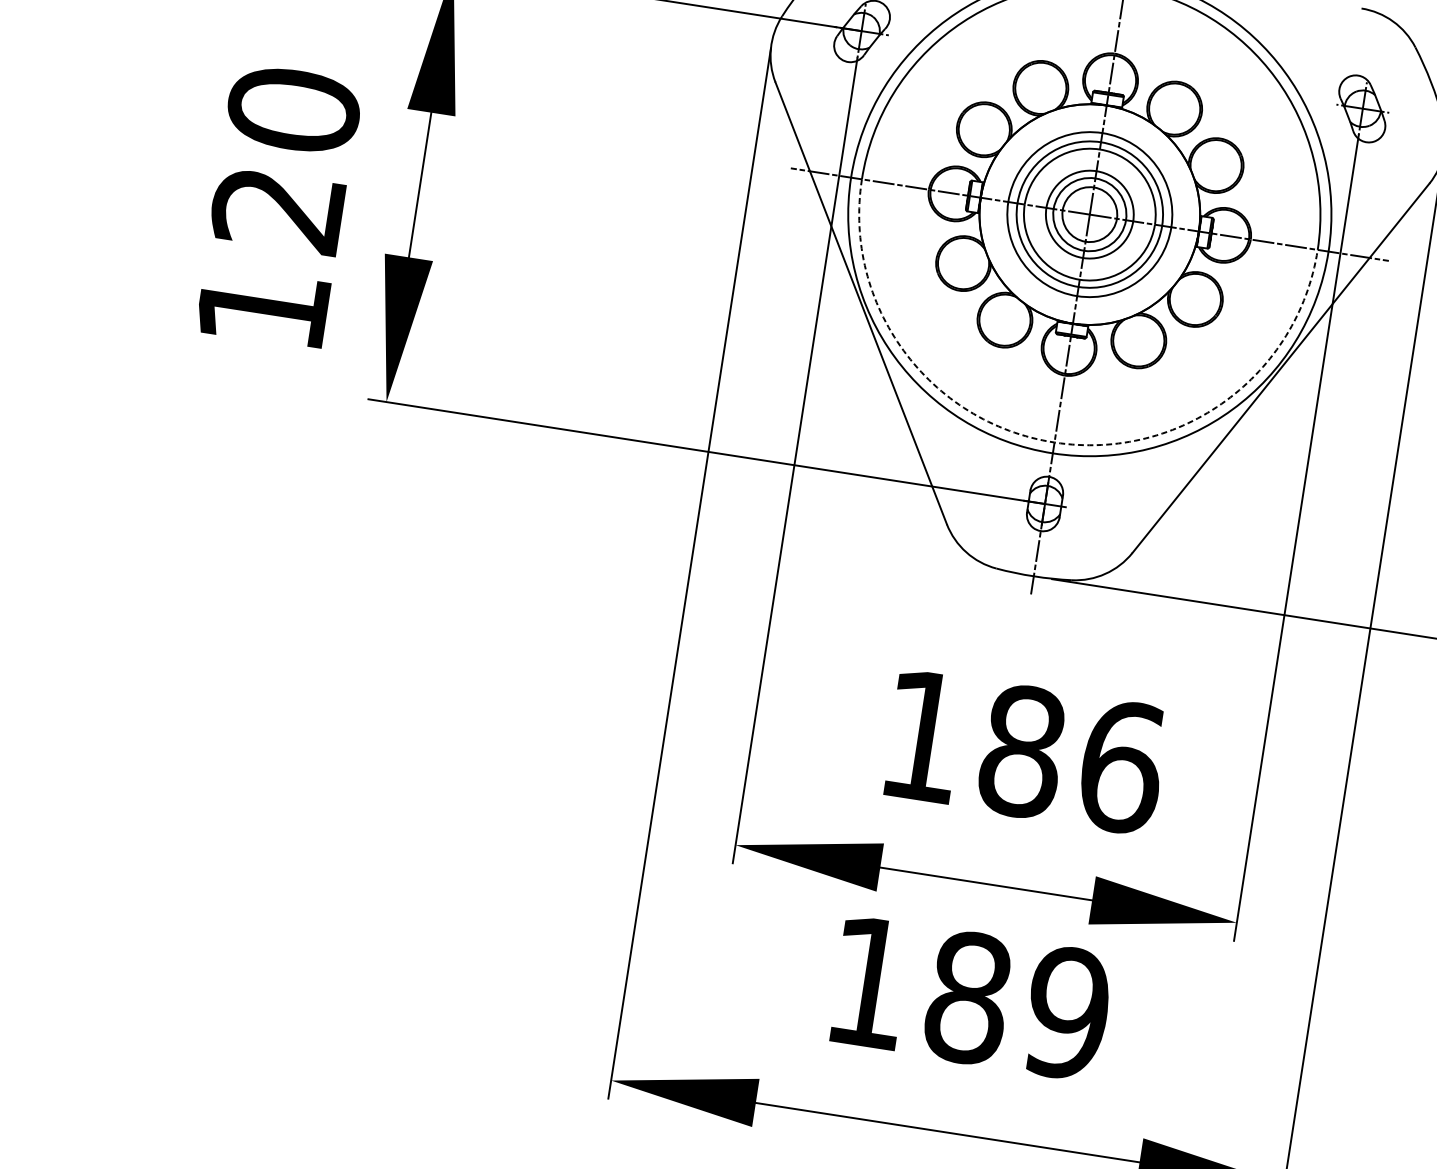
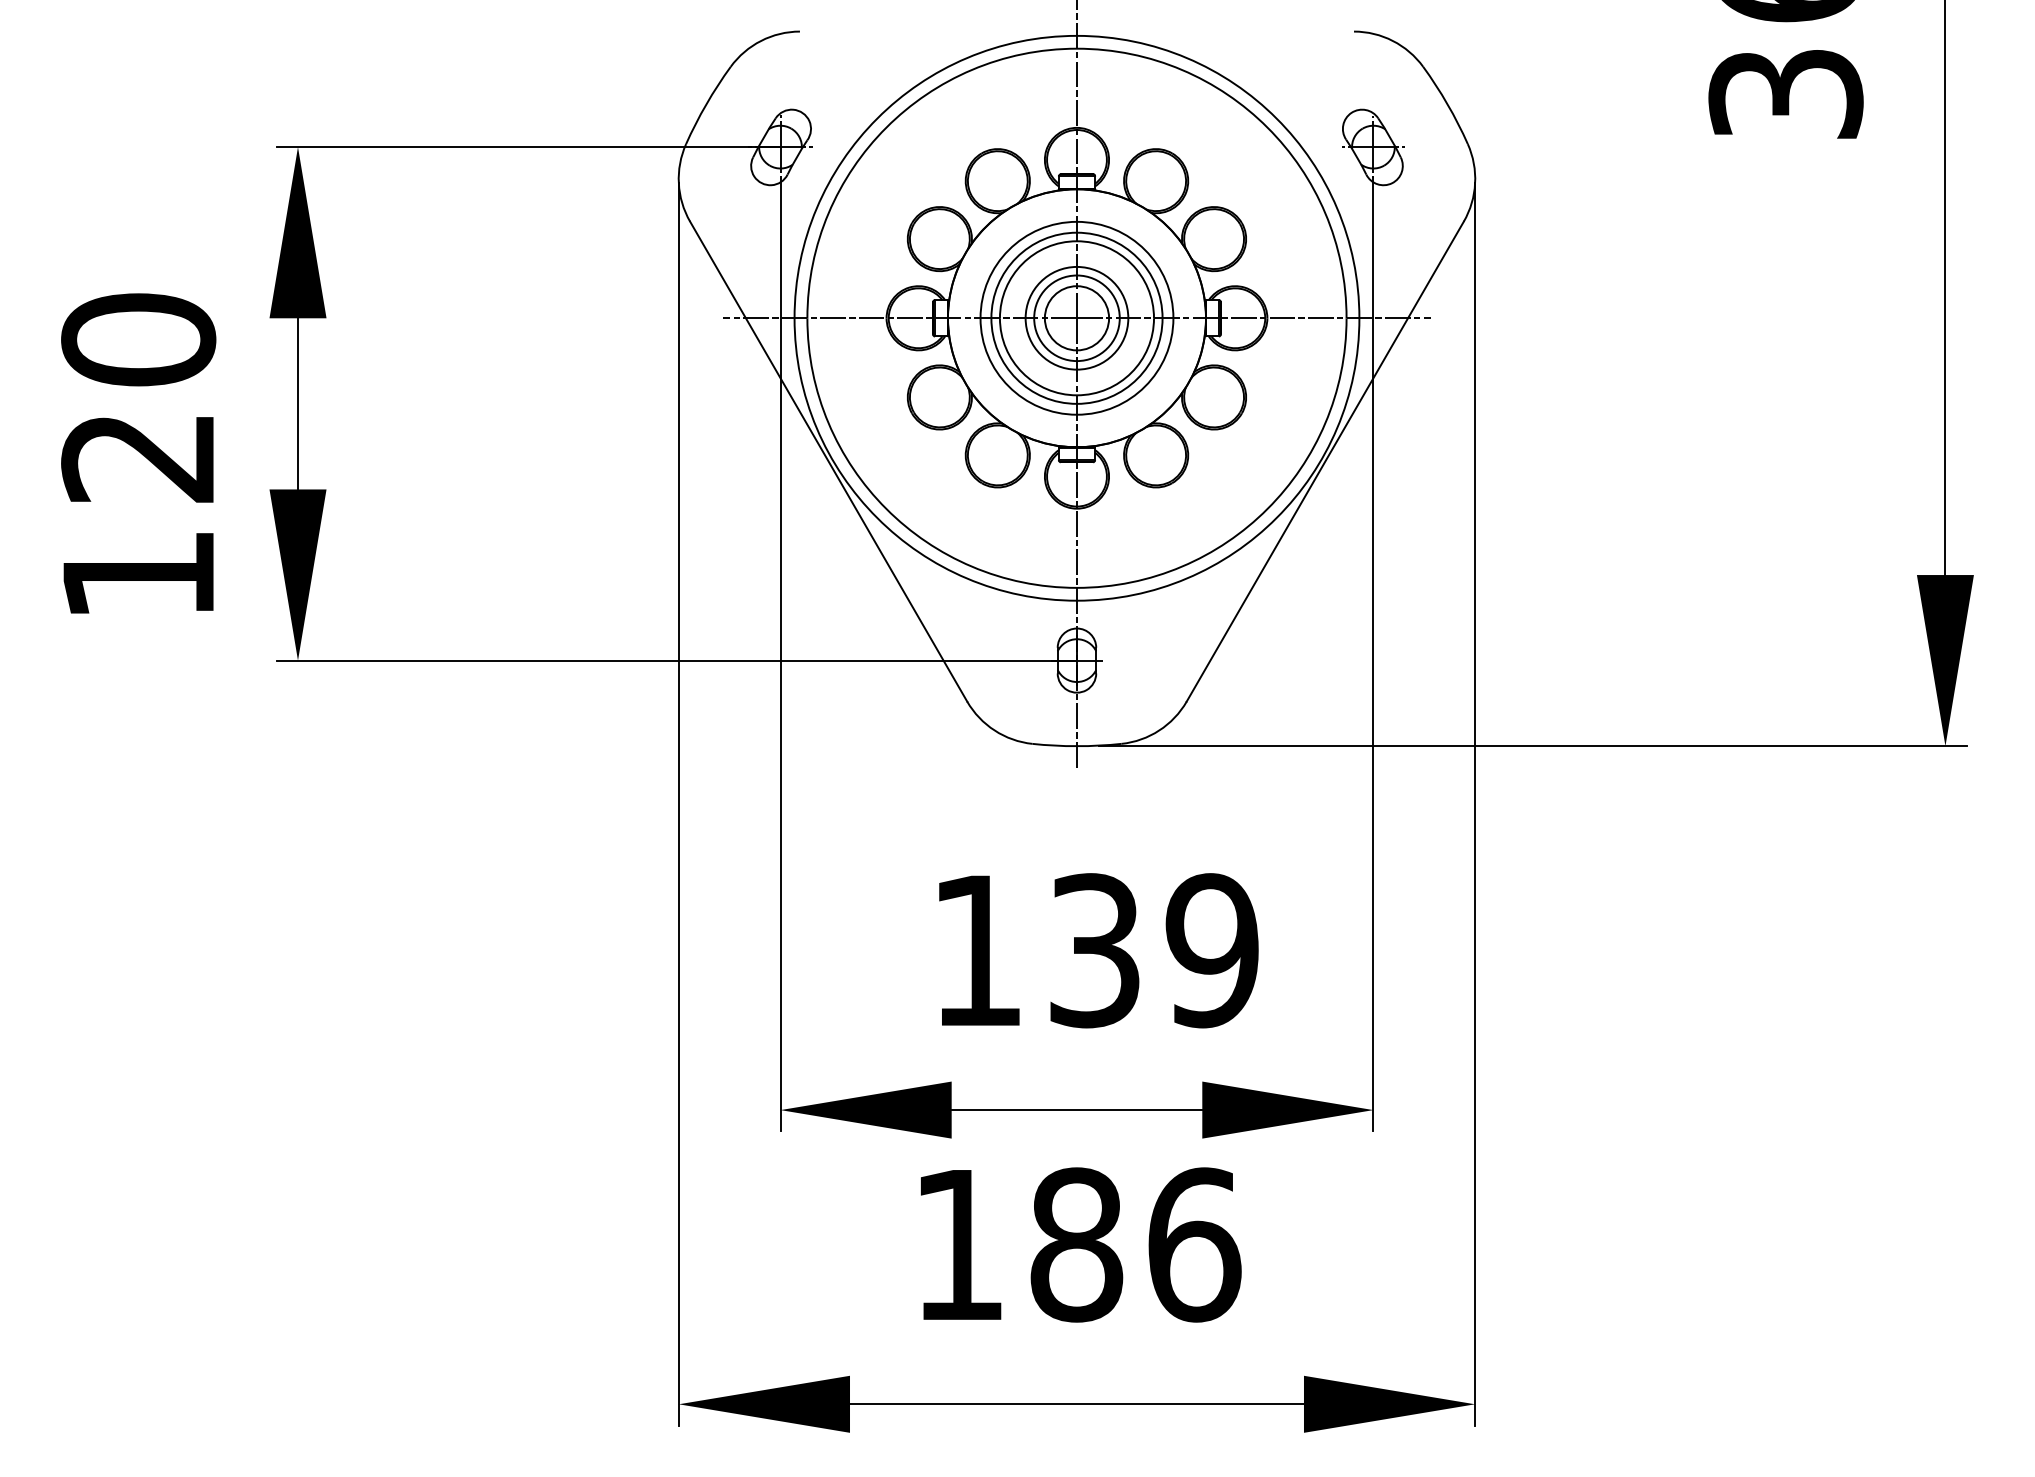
arc: (1054, 442) -> (1076, 587), dashed -> solid
text: (1072, 759) -> (1154, 950), 186 -> 139
text: (1067, 1012) -> (1194, 1244), 189 -> 186

